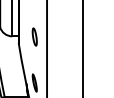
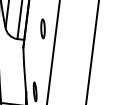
part: (34, 36) -> (42, 28), moved

